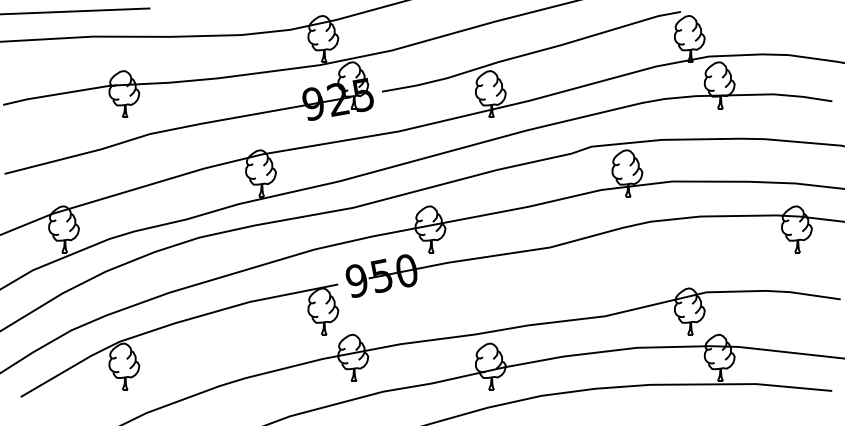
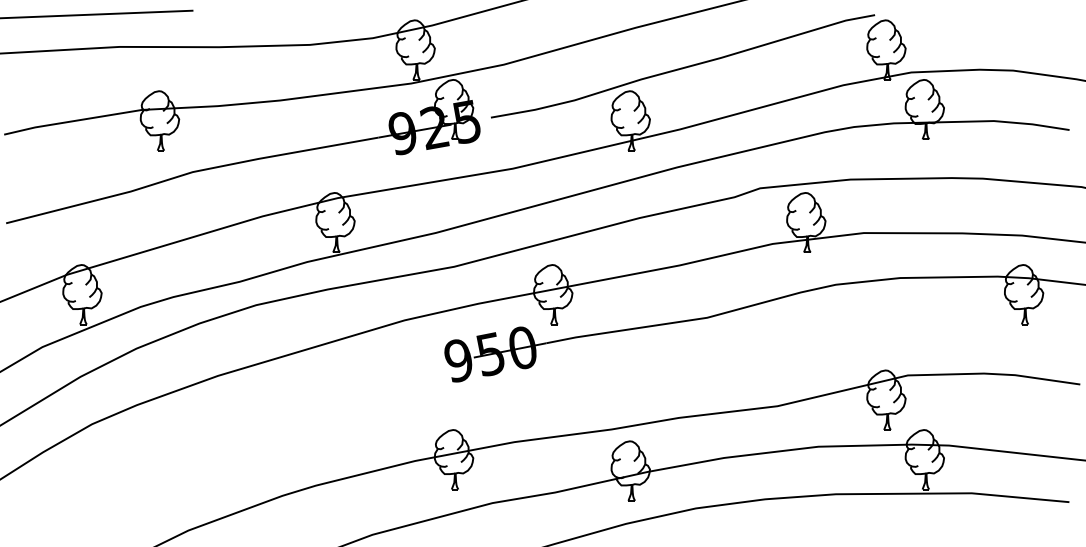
part: (175, 324) -> (225, 416), removed

